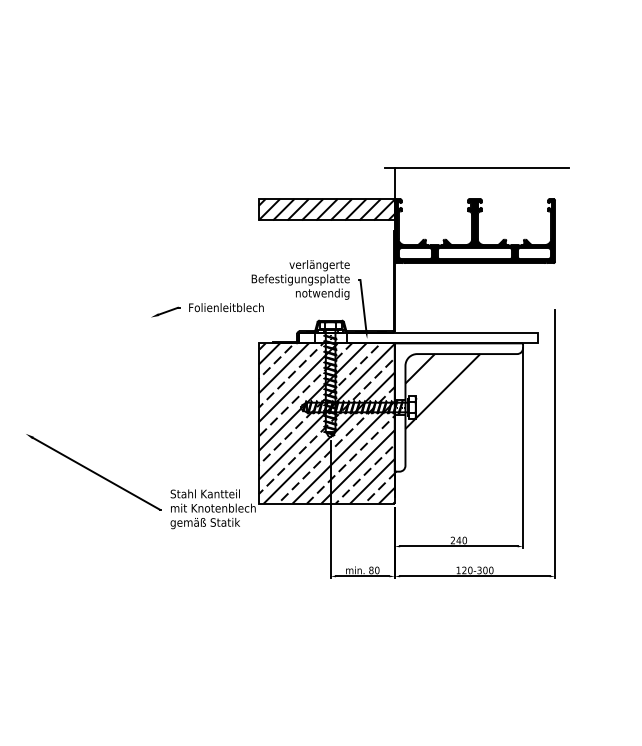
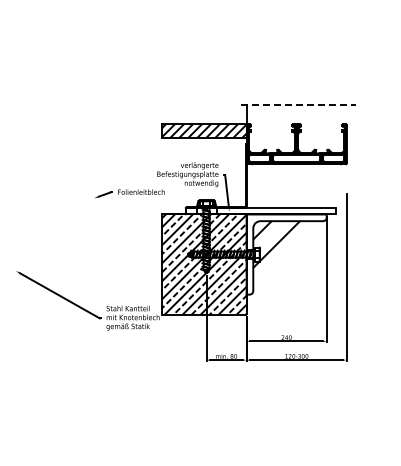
line: (477, 168) -> (298, 105), solid -> dashed

